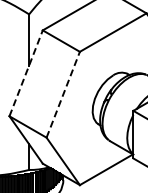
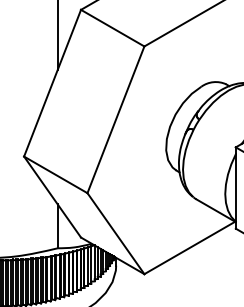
line: (26, 72) -> (53, 81), dashed -> solid
line: (63, 94) -> (116, 119), dashed -> solid

